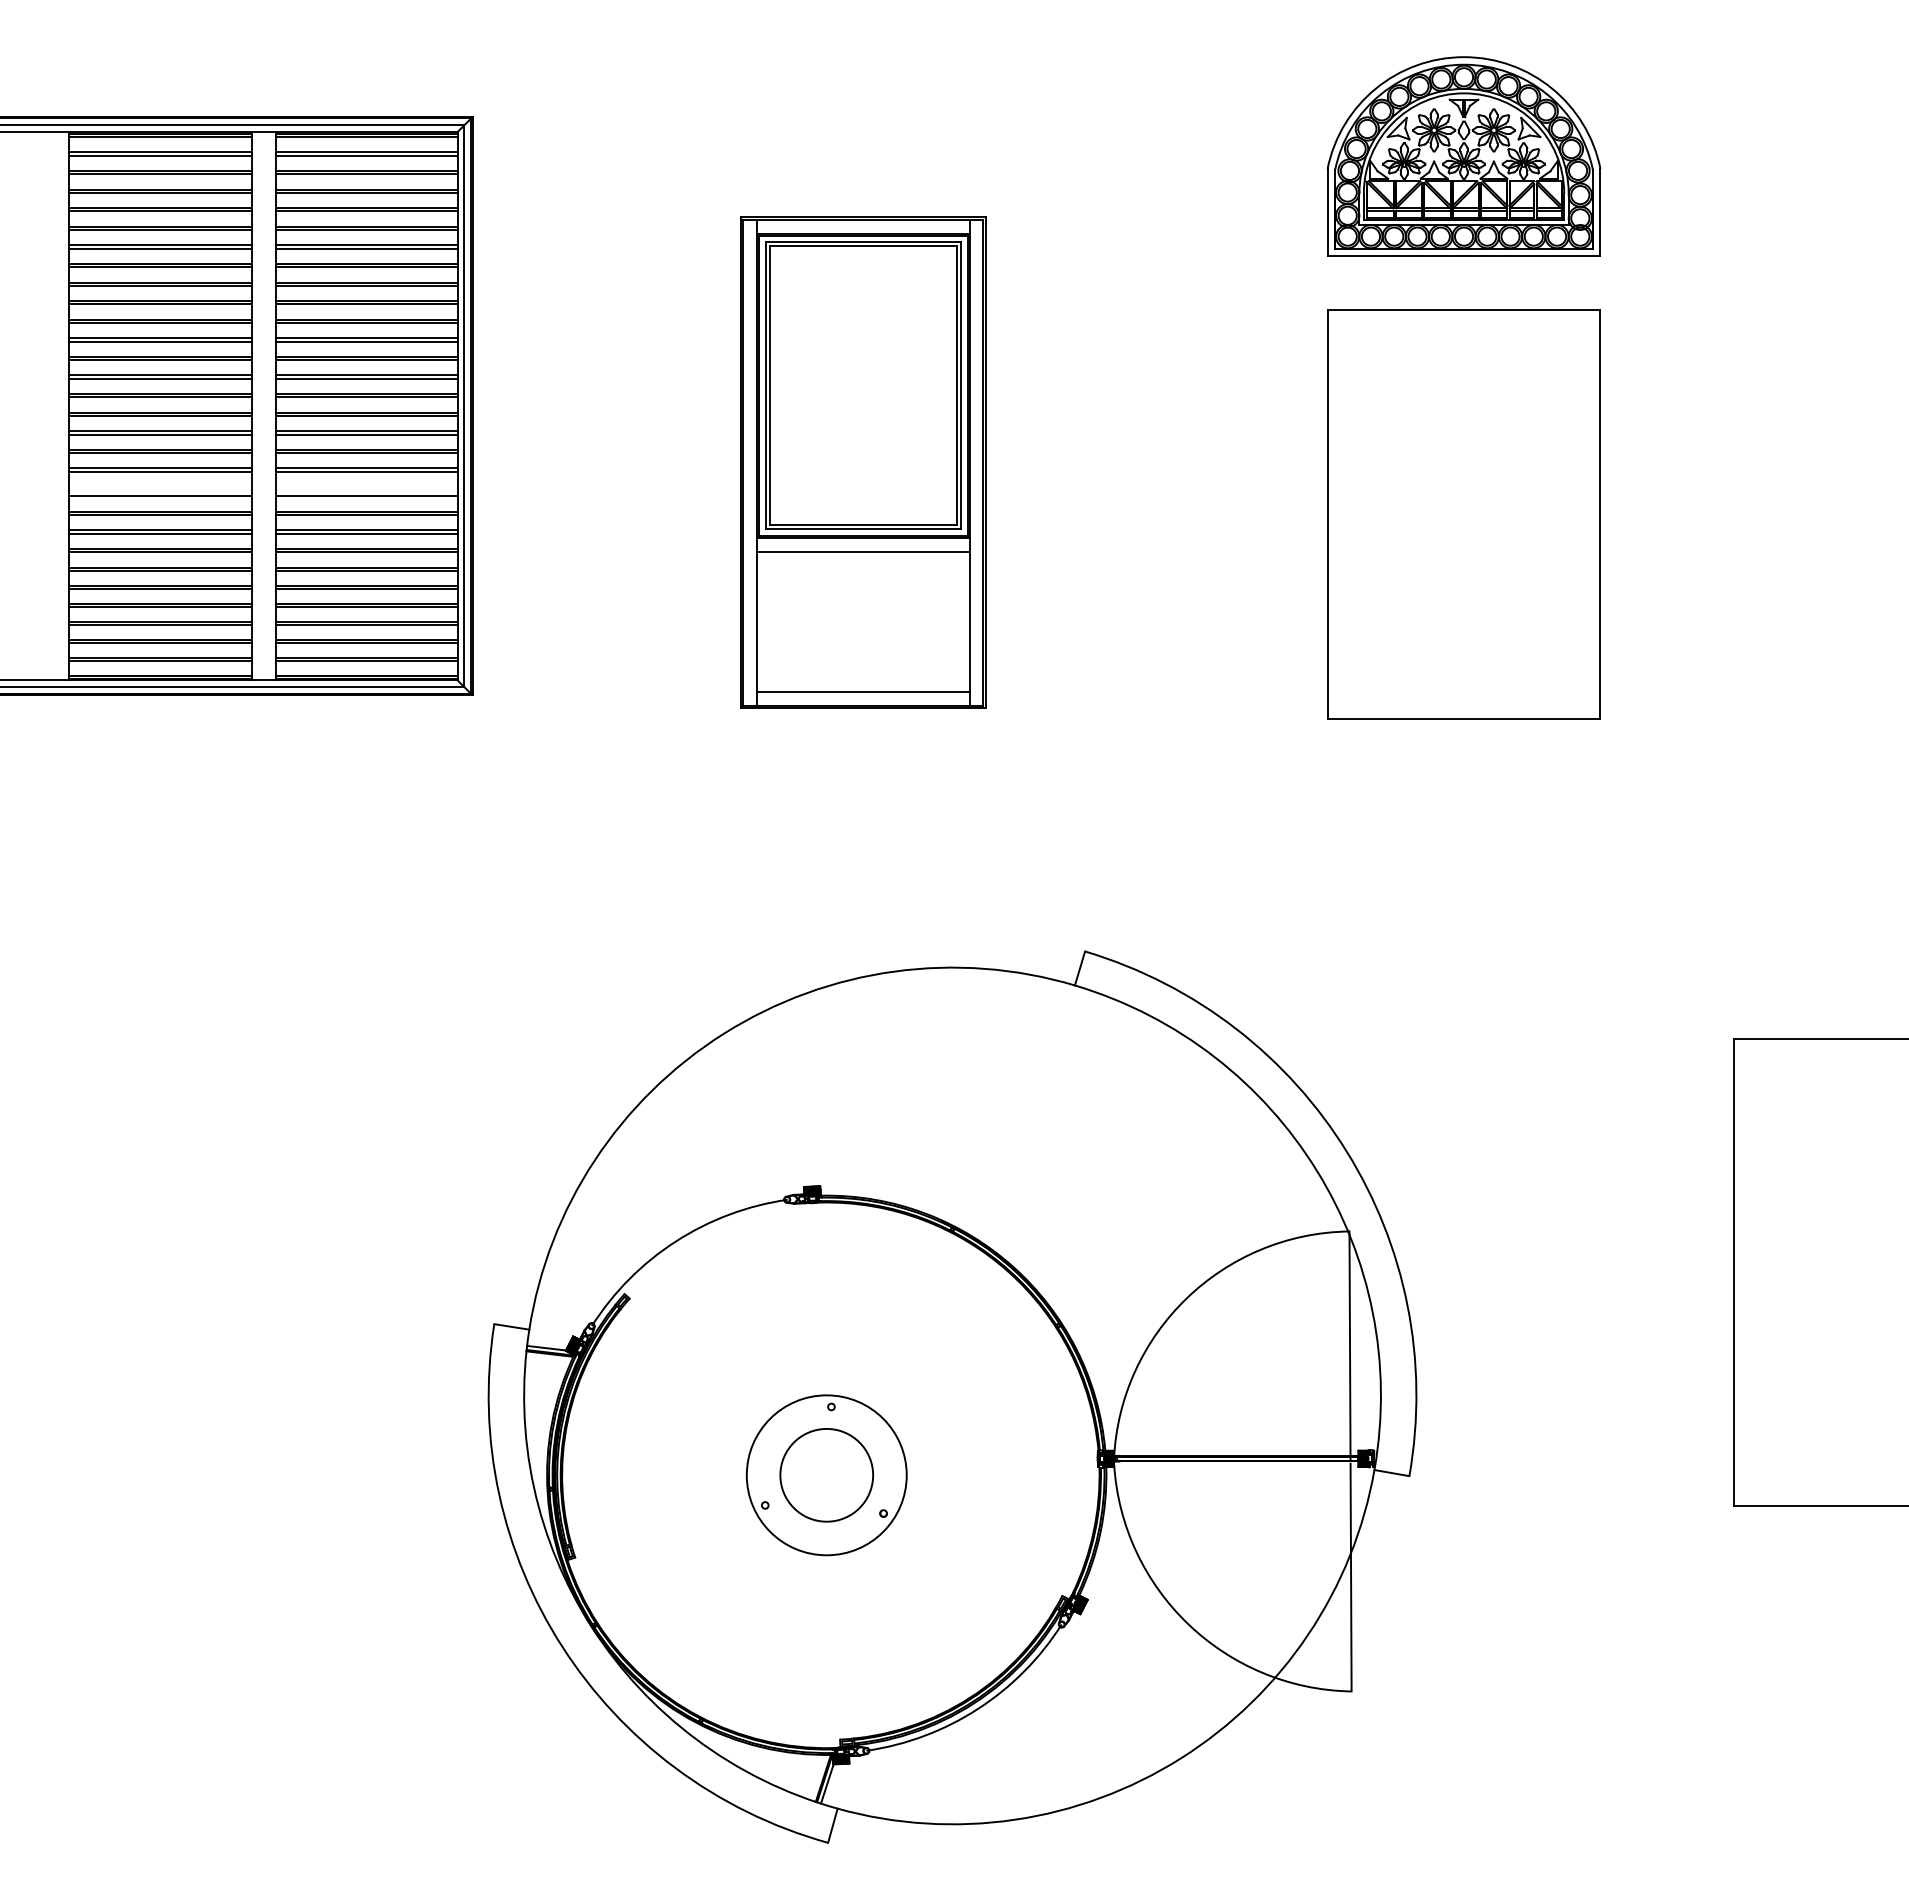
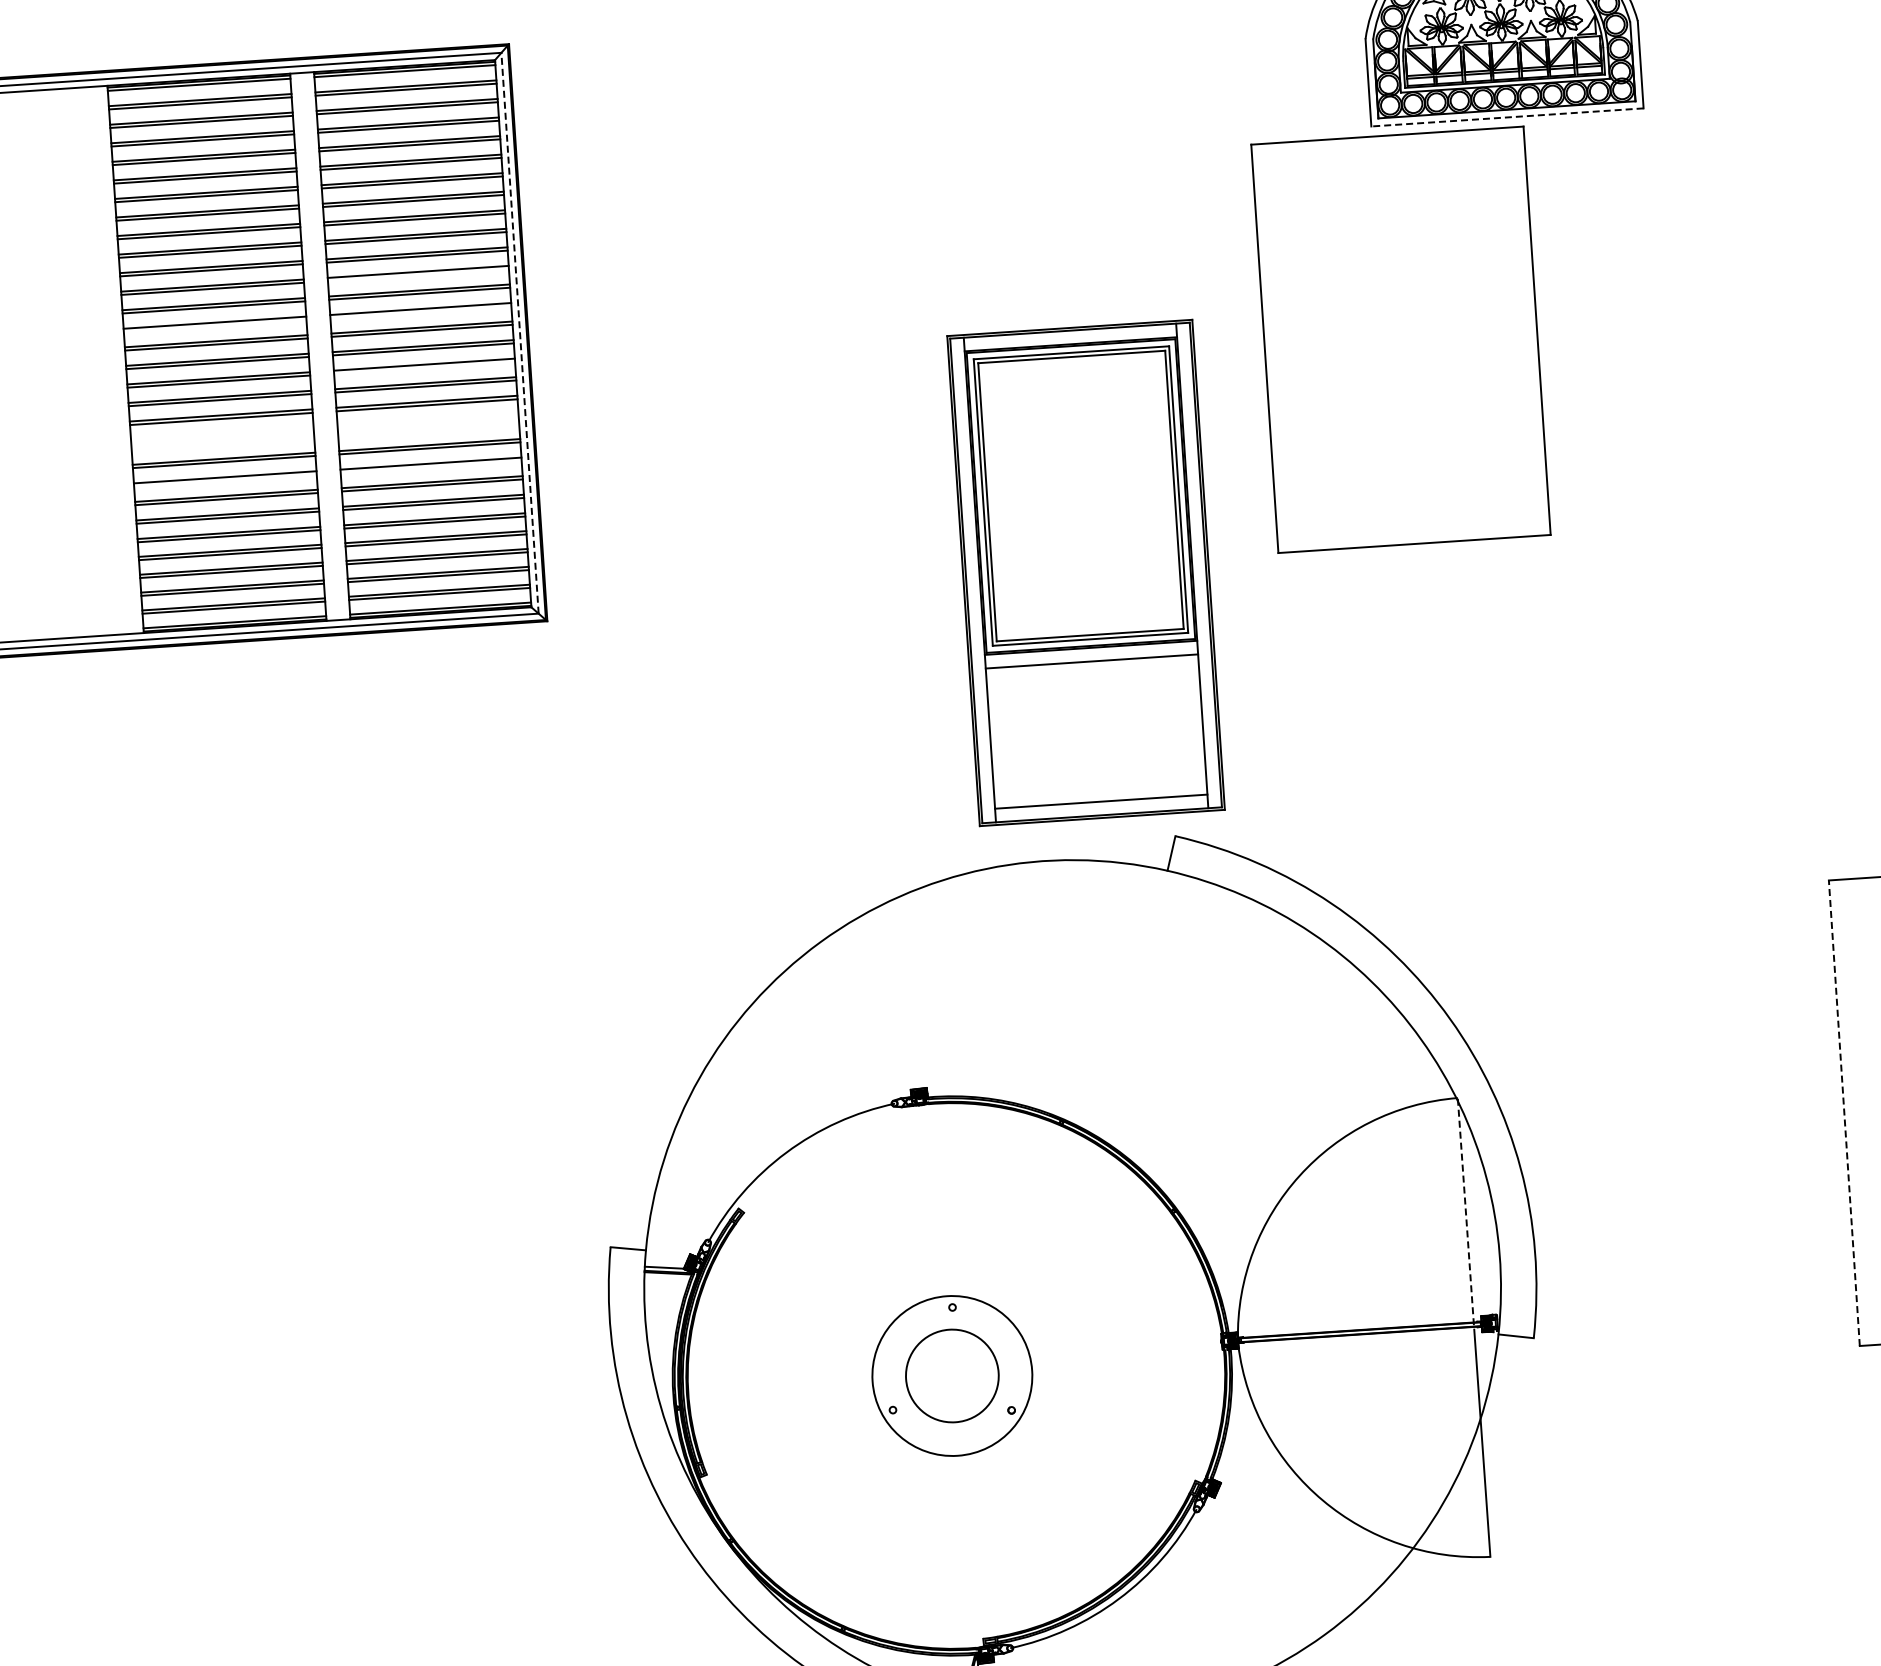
line: (1463, 256) -> (1506, 117), solid -> dashed
line: (366, 341) -> (417, 275), removed
line: (160, 378) -> (214, 325), removed
line: (366, 378) -> (420, 312), removed
line: (464, 405) -> (520, 332), solid -> dashed
line: (366, 434) -> (424, 367), removed
part: (863, 462) -> (1086, 572), moved
line: (160, 495) -> (222, 442), removed
line: (366, 495) -> (428, 428), removed
part: (1463, 514) -> (1400, 340), moved
line: (160, 533) -> (225, 480), removed
line: (366, 533) -> (430, 466), removed
line: (1734, 1271) -> (1844, 1112), solid -> dashed
line: (1350, 1345) -> (1466, 1211), solid -> dashed

